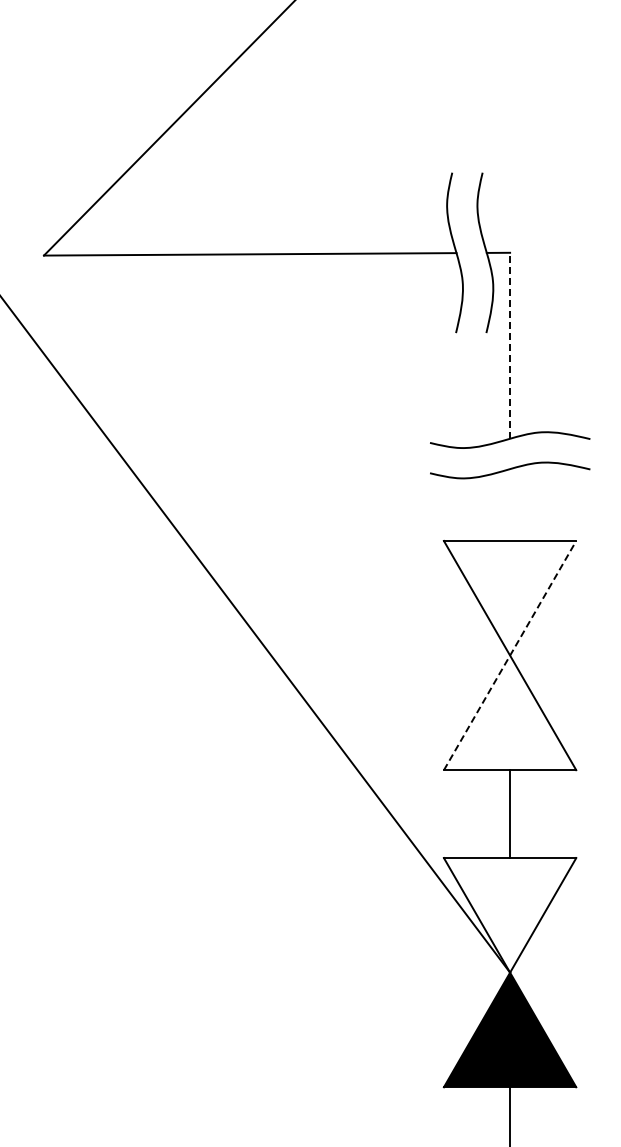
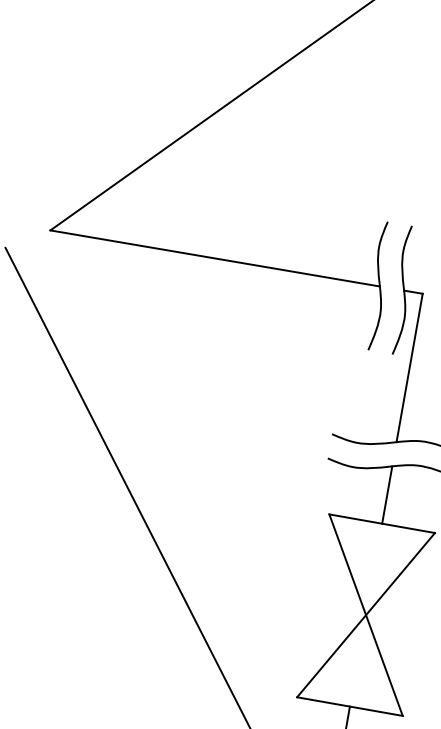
line: (510, 345) -> (409, 367), dashed -> solid
line: (510, 504) -> (387, 494), added
line: (510, 655) -> (366, 615), dashed -> solid

